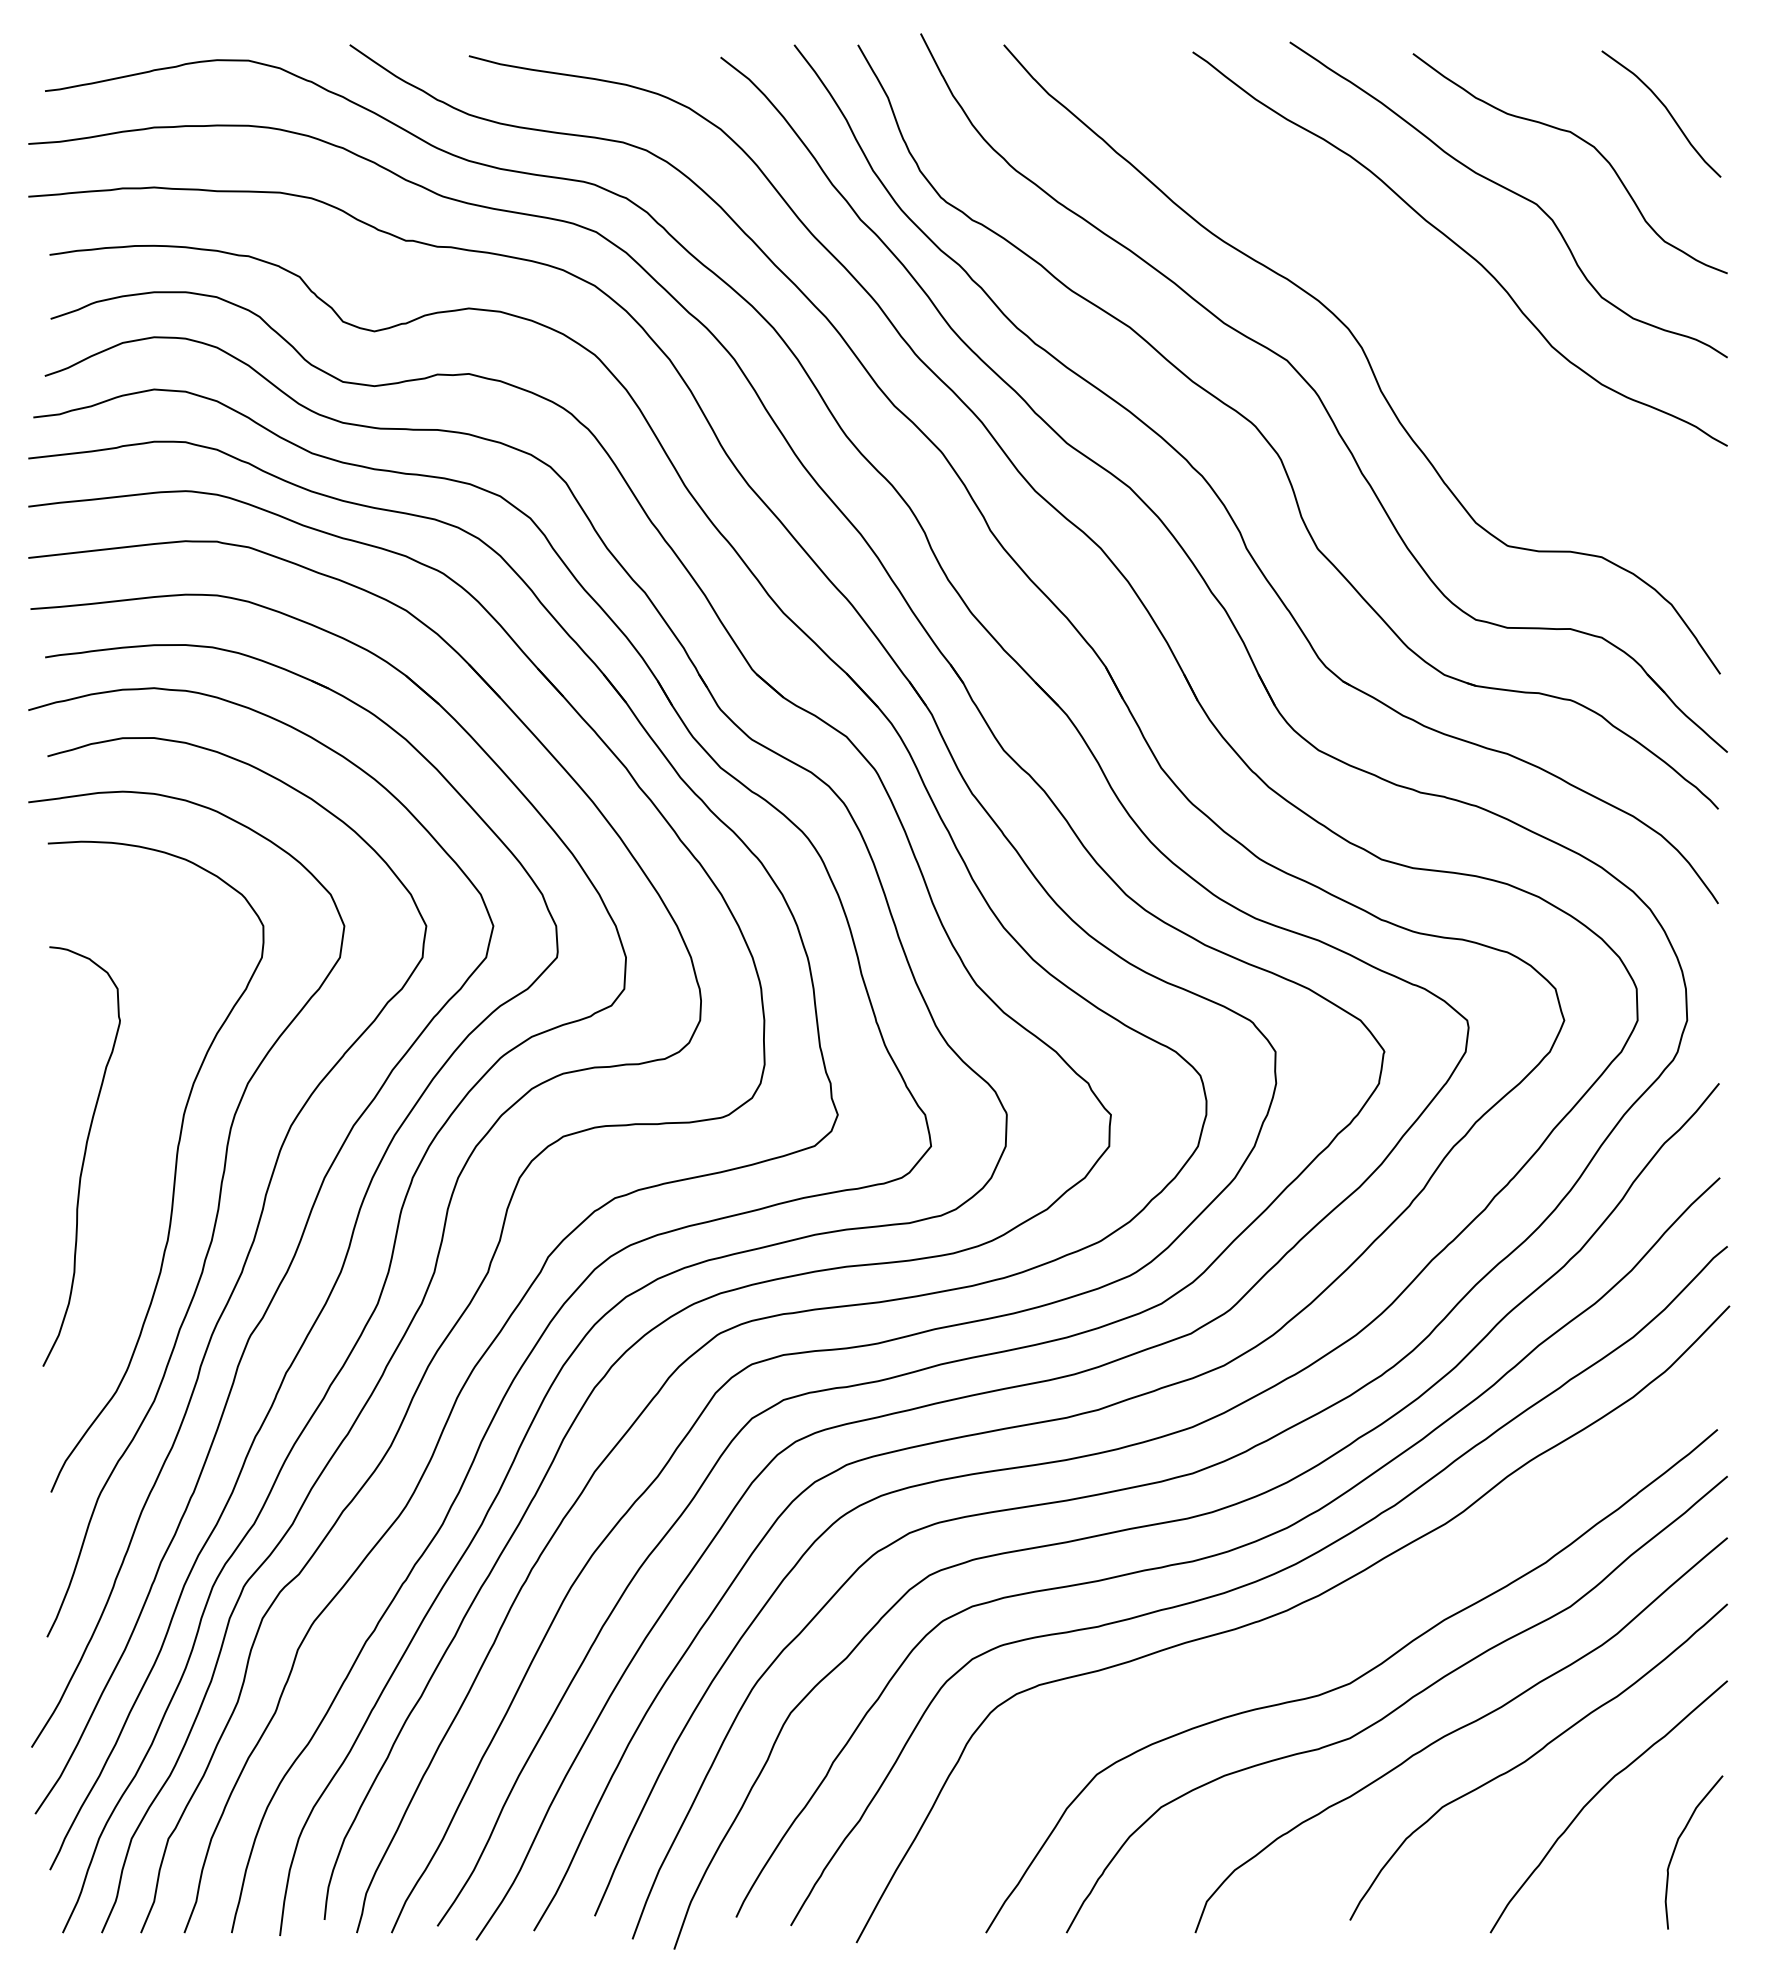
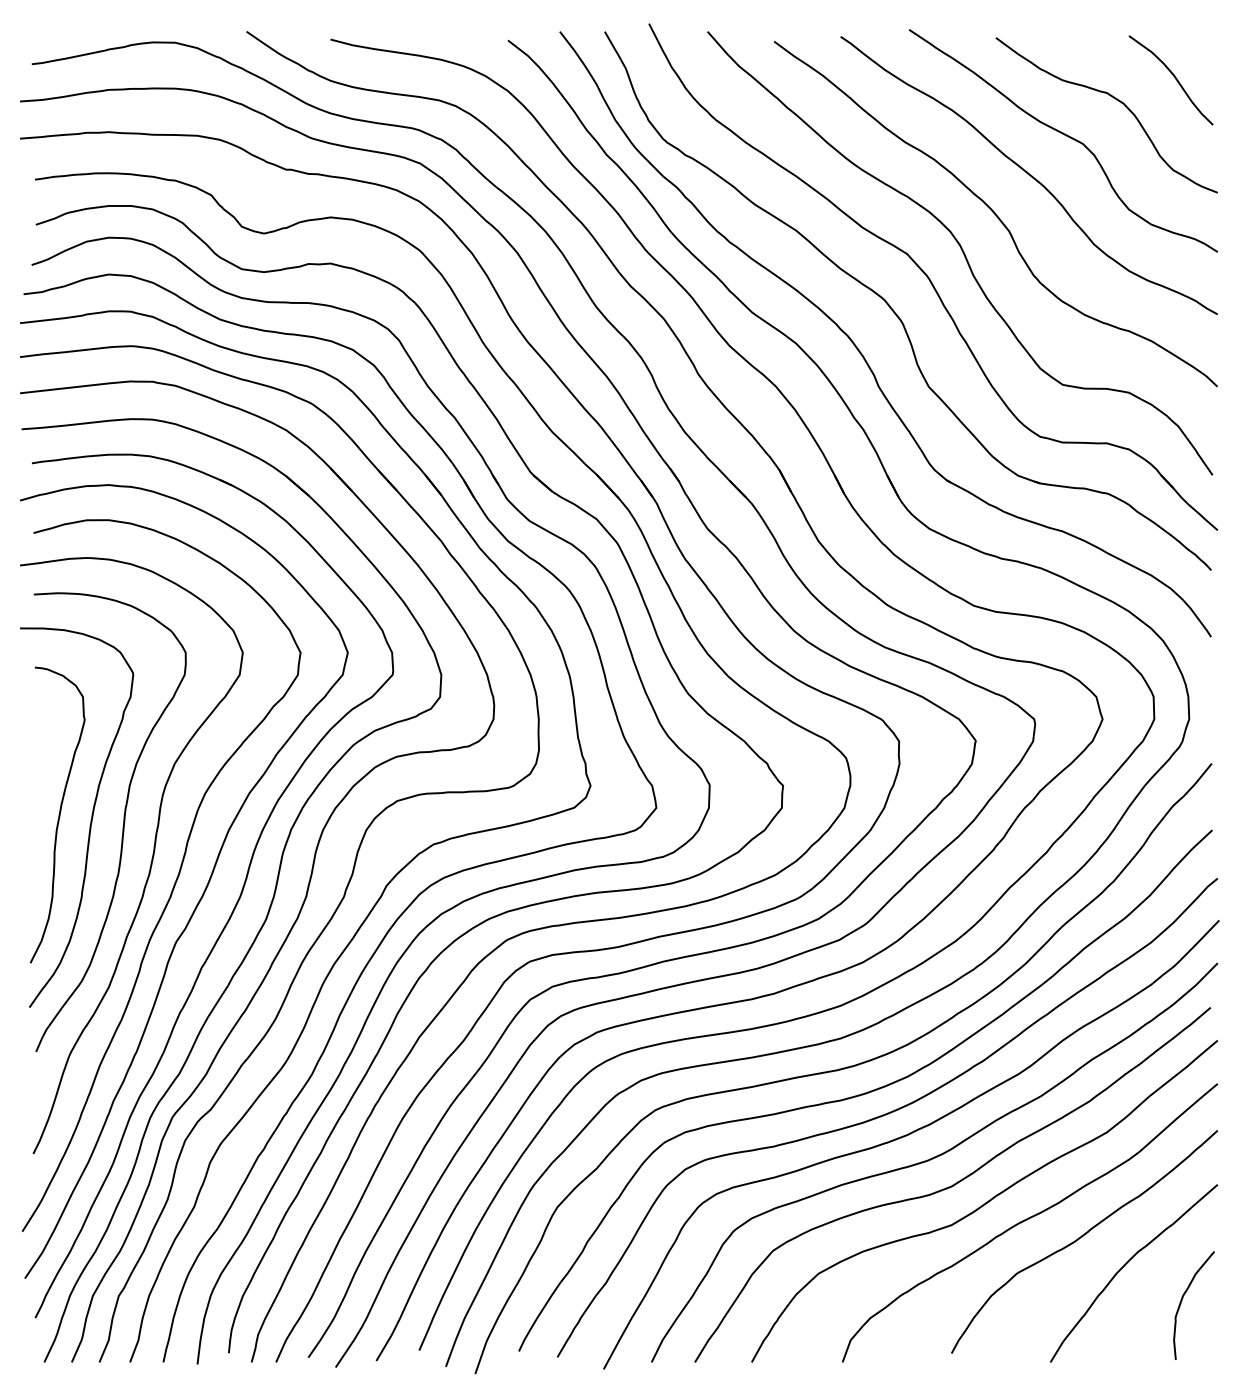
curve: (1412, 303) -> (995, 213), added
curve: (128, 1165) -> (90, 821), added
curve: (1324, 1644) -> (933, 1159), added

